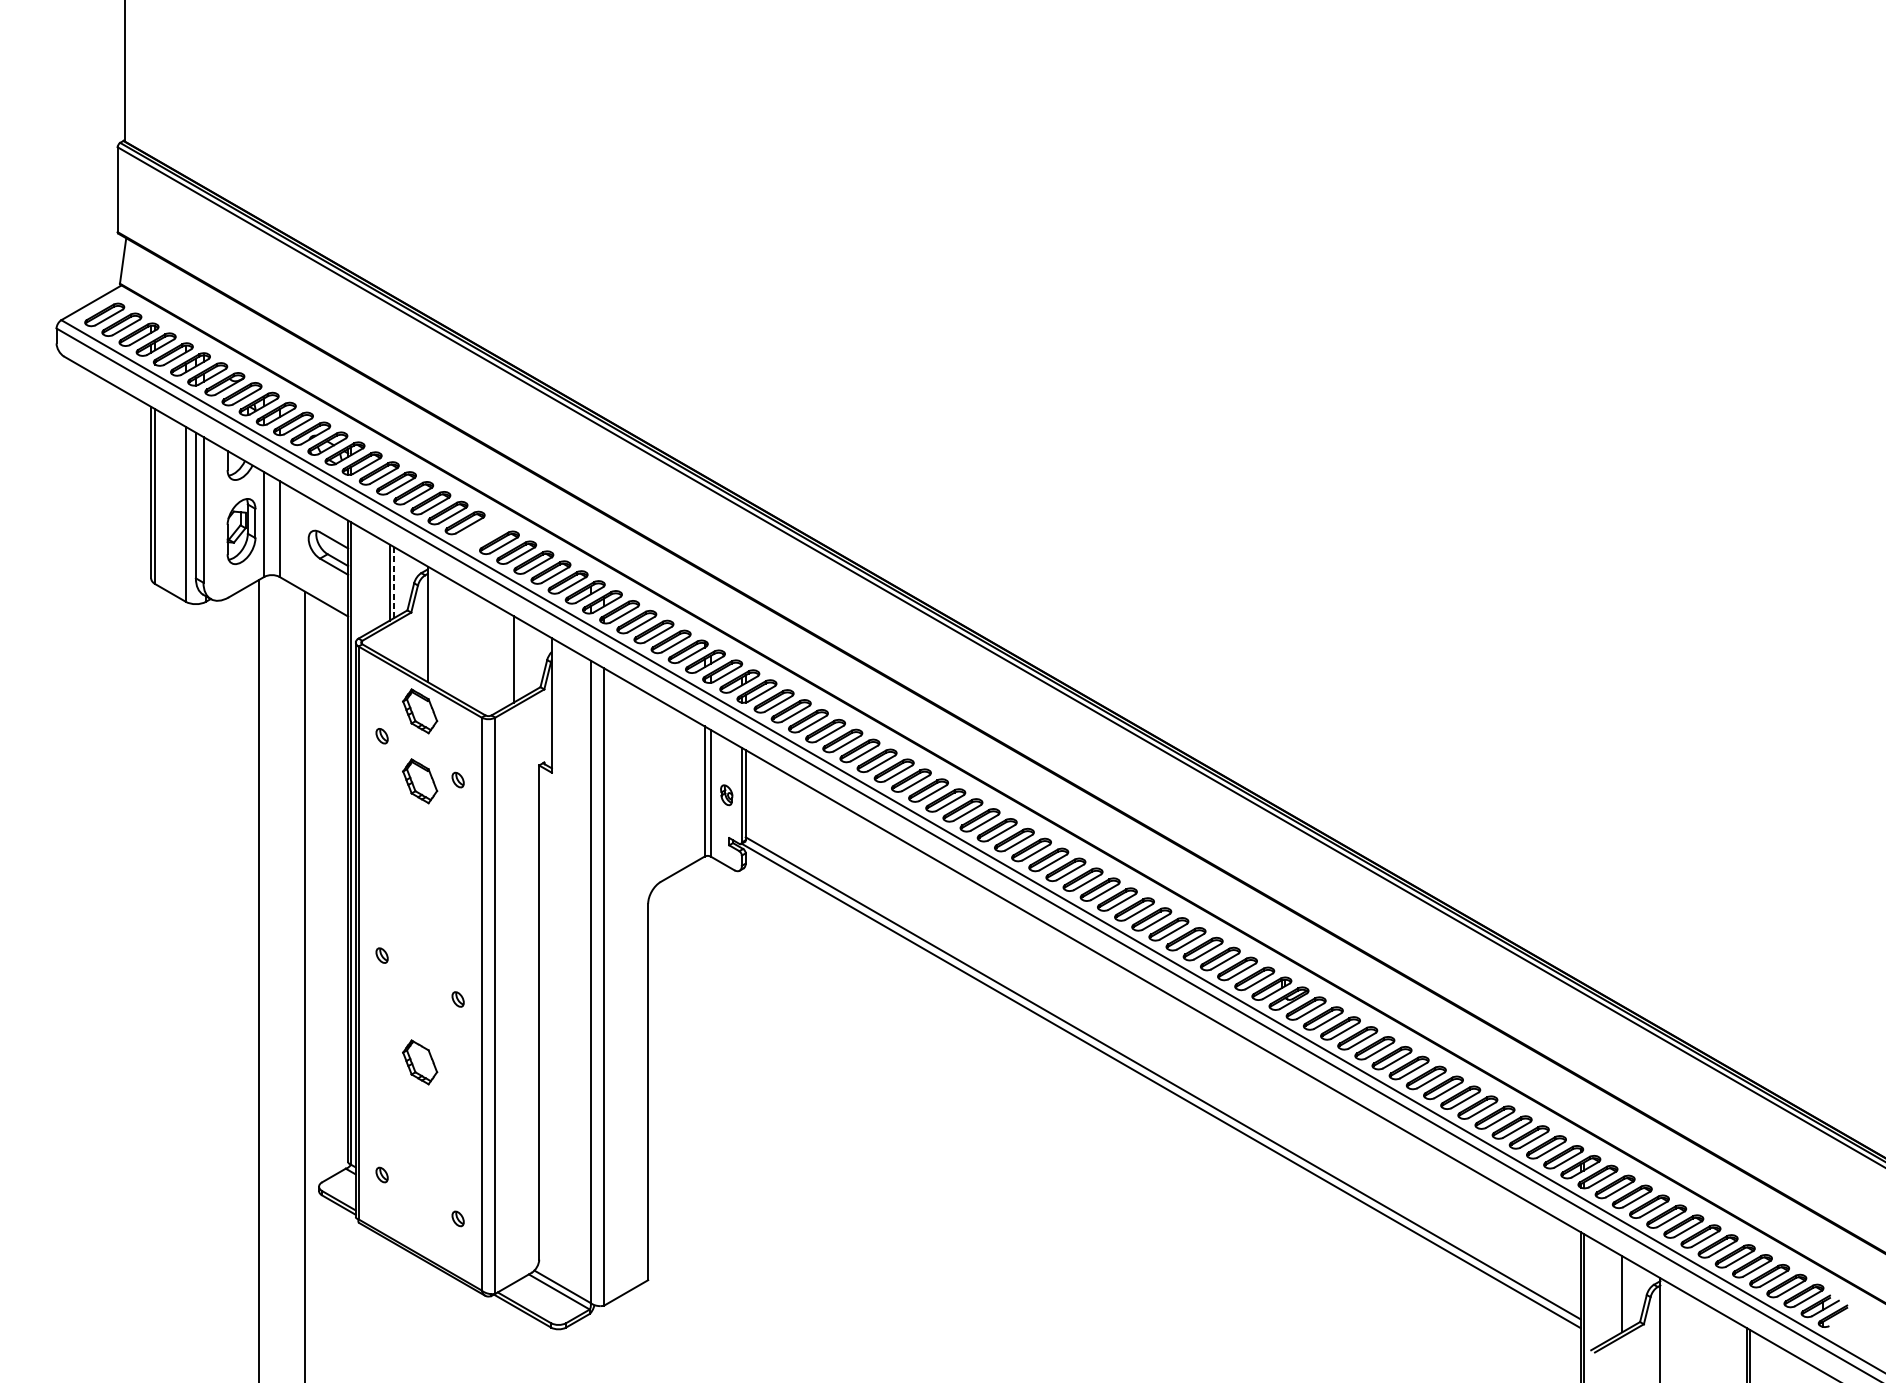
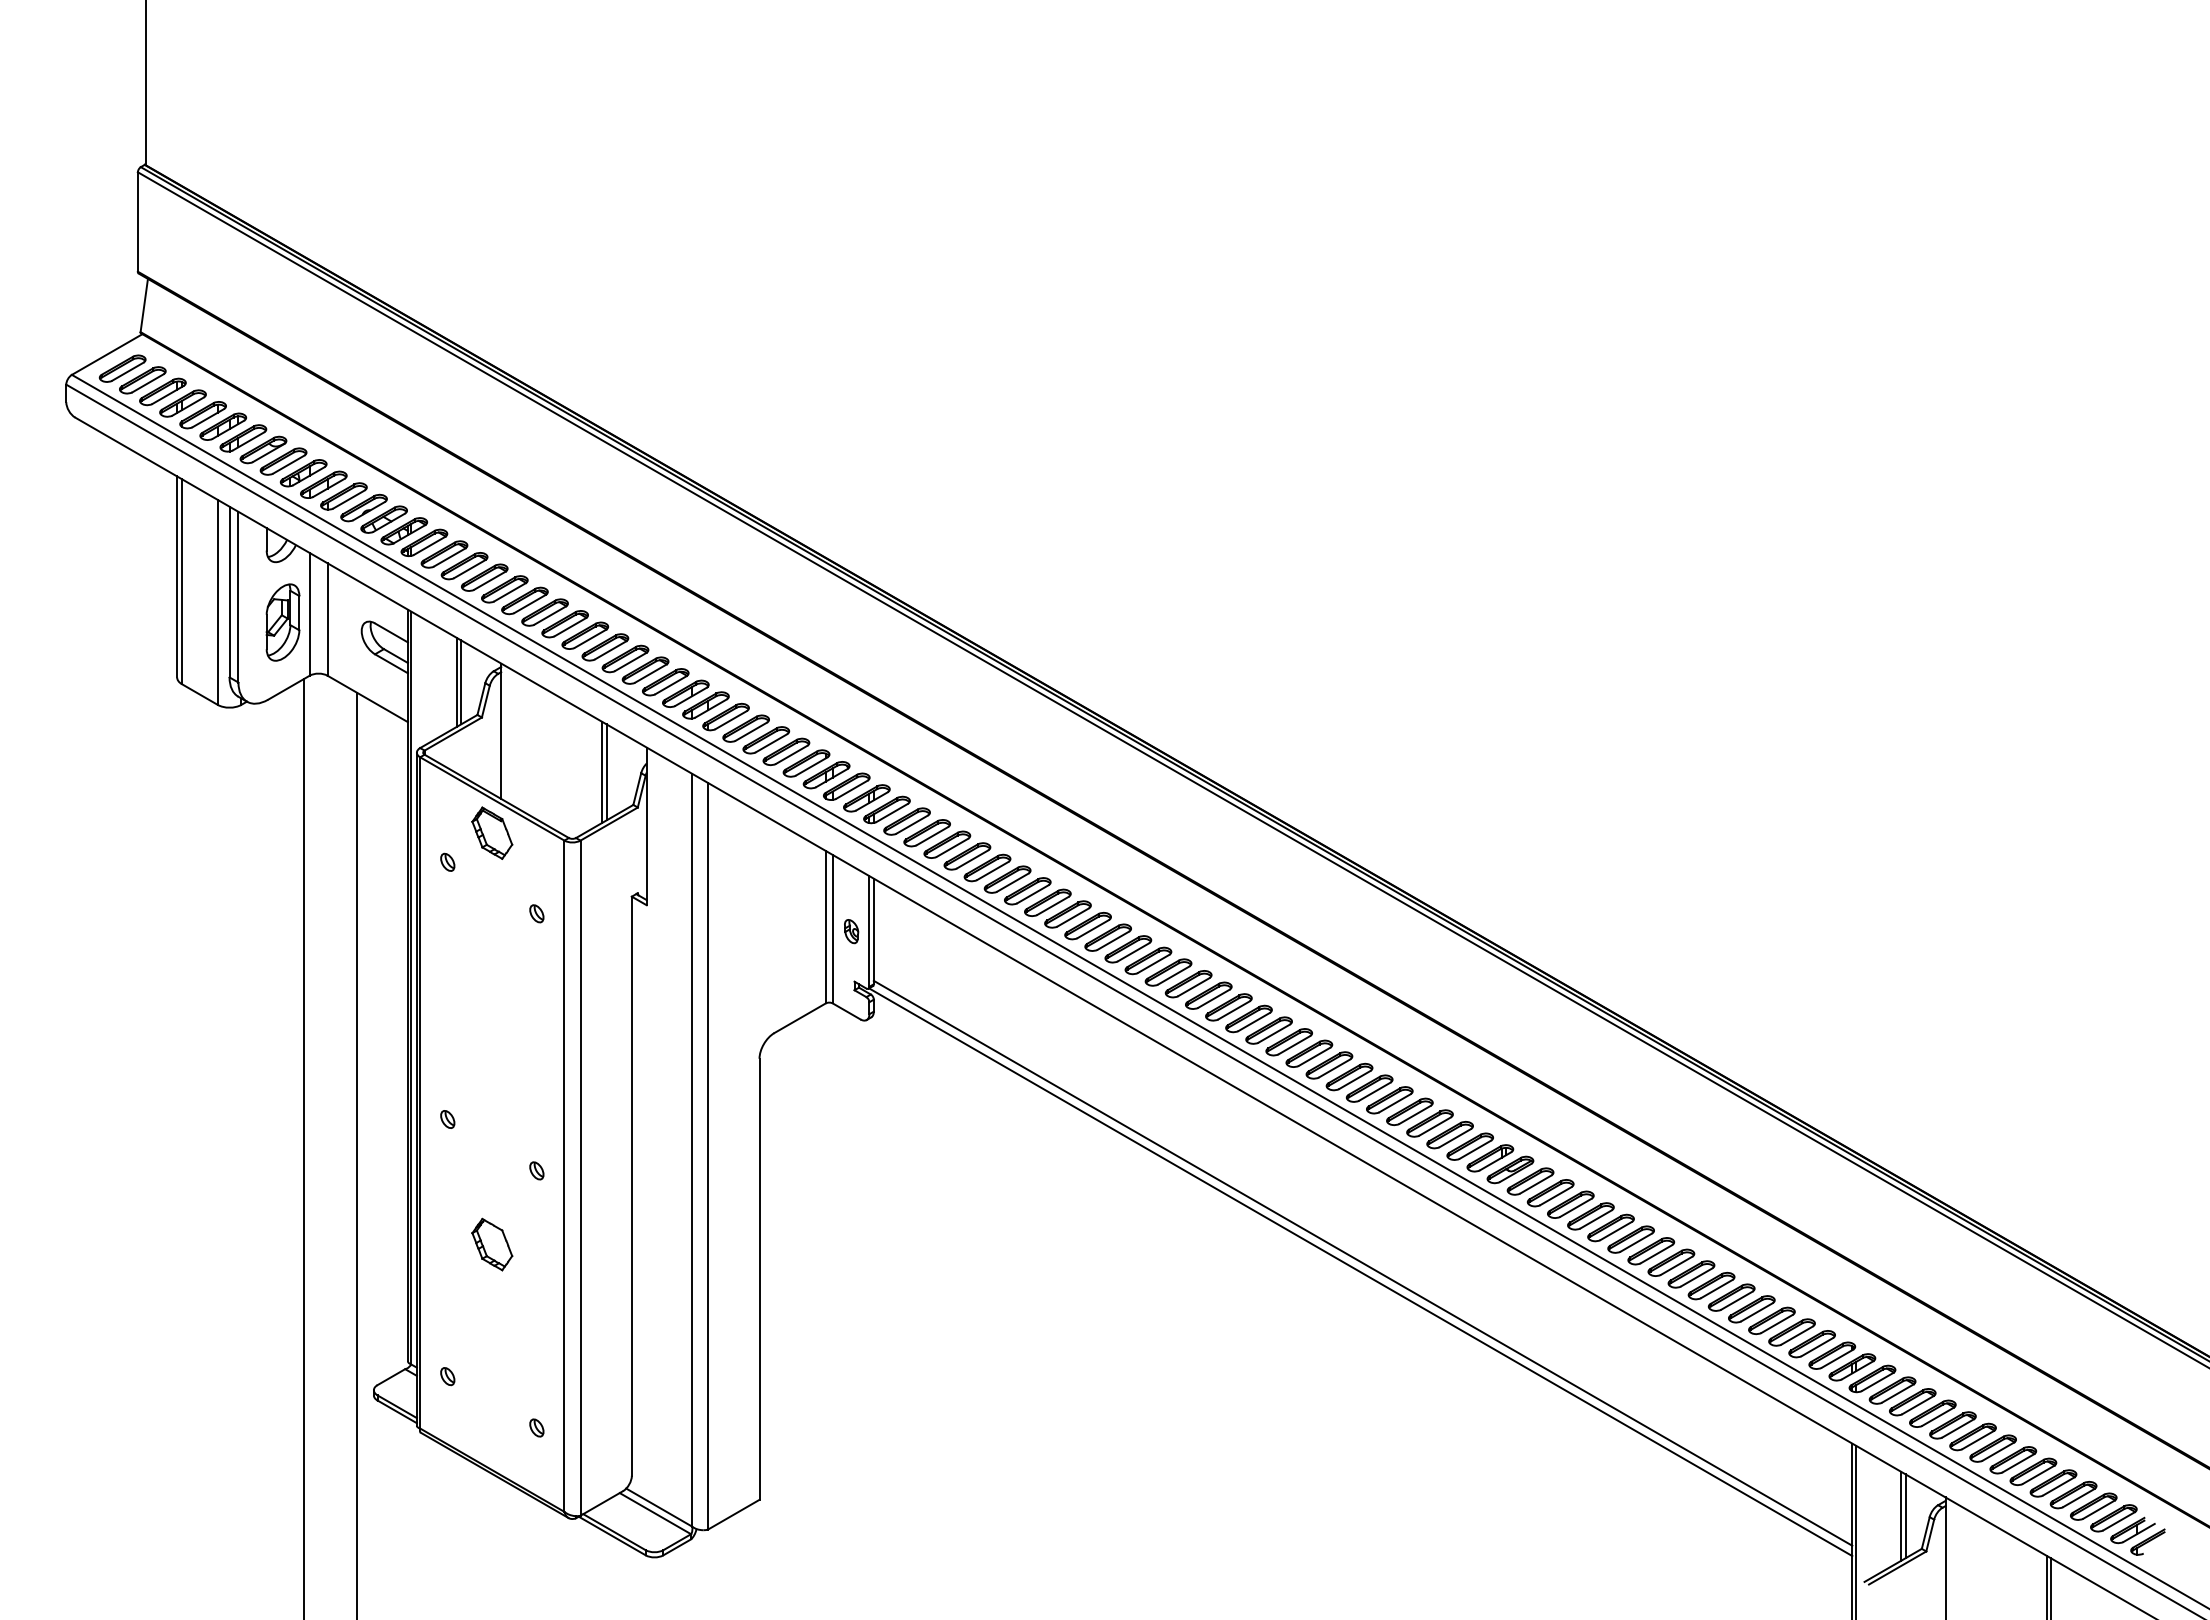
part: (481, 533) -> (564, 624), added
line: (393, 582) -> (461, 682), dashed -> solid
line: (517, 659) -> (606, 772), added
part: (420, 780) -> (492, 914), removed
line: (1626, 1294) -> (1905, 1516), added

